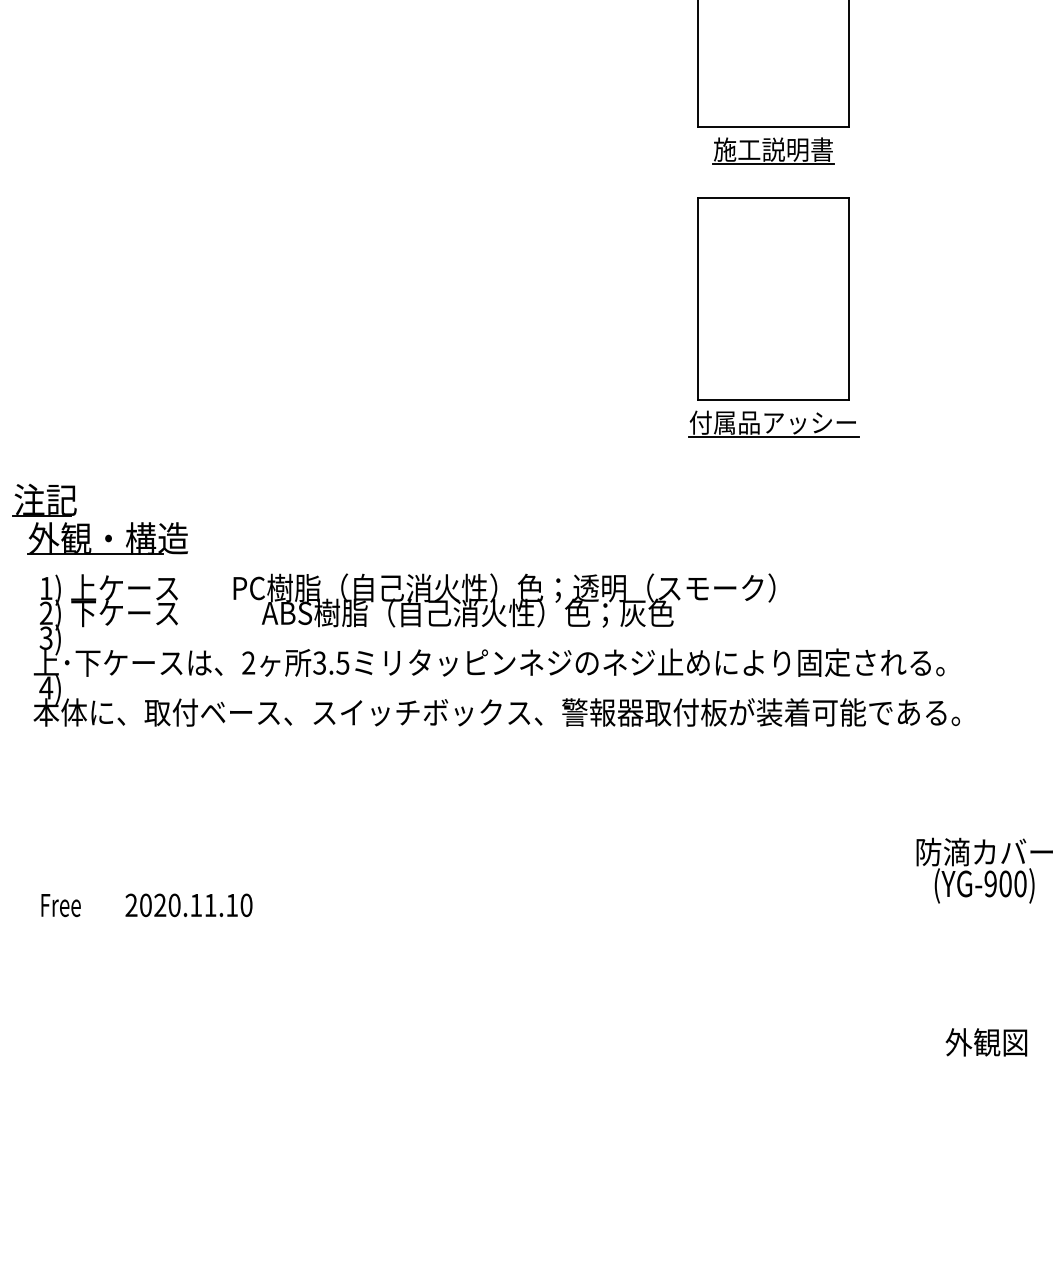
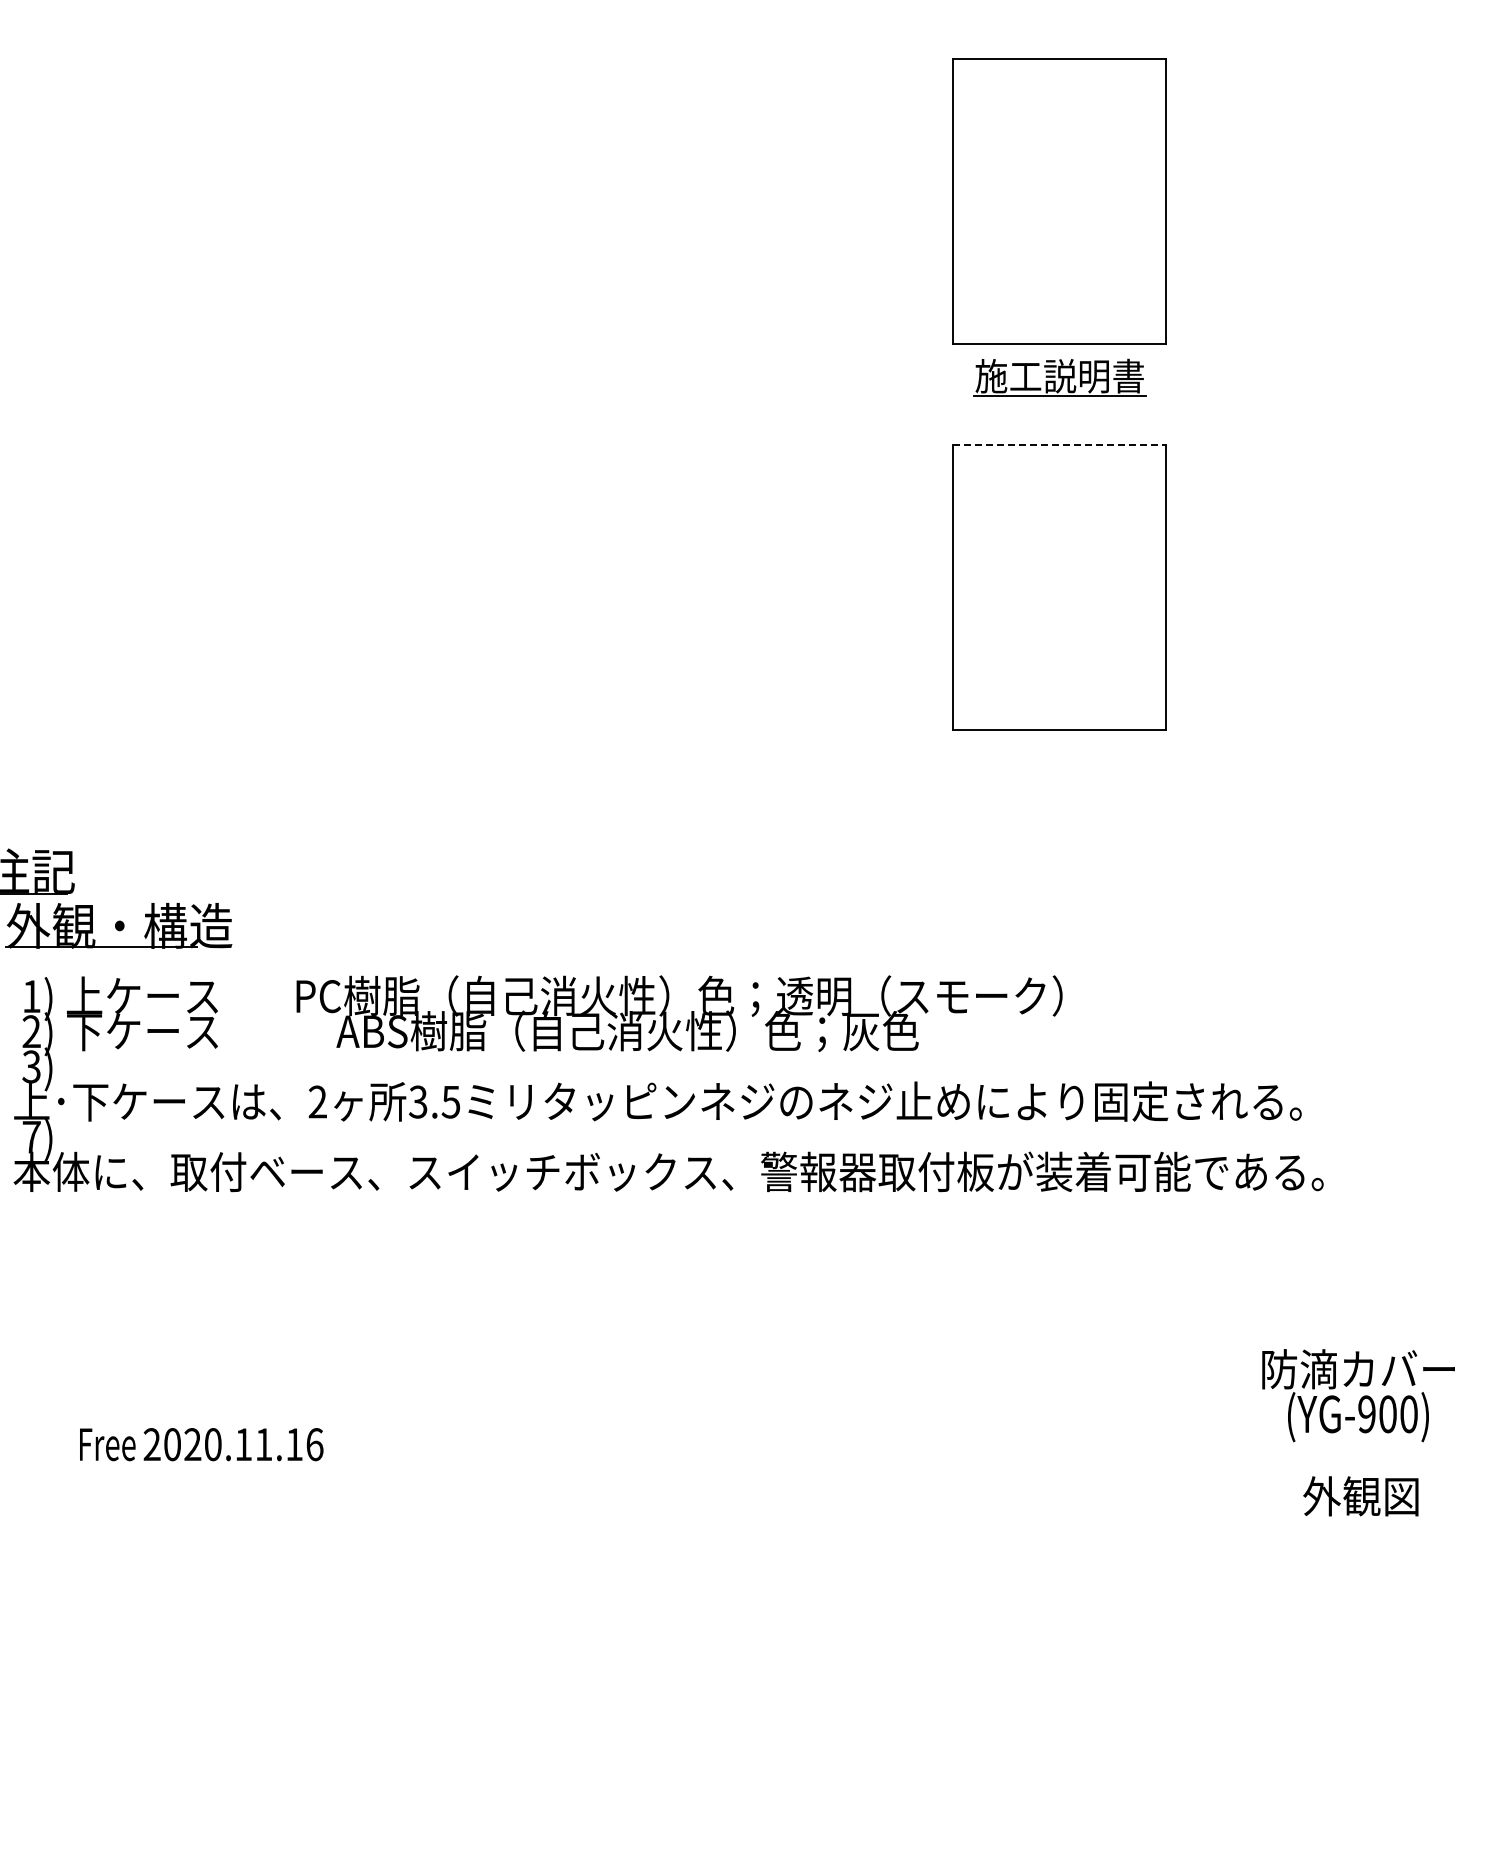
line: (773, 197) -> (1059, 444), solid -> dashed
part: (773, 423) -> (1059, 763), removed
text: (46, 688) -> (31, 1137), 4) -> 7)
text: (60, 905) -> (107, 1444), moved
text: (246, 905) -> (314, 1444), 2020.11.10 -> 2020.11.16
text: (986, 1042) -> (1360, 1496), moved

